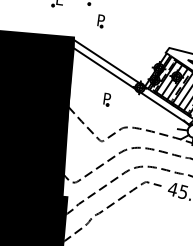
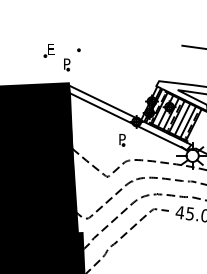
part: (101, 21) -> (67, 64), moved
part: (107, 100) -> (122, 140), moved

